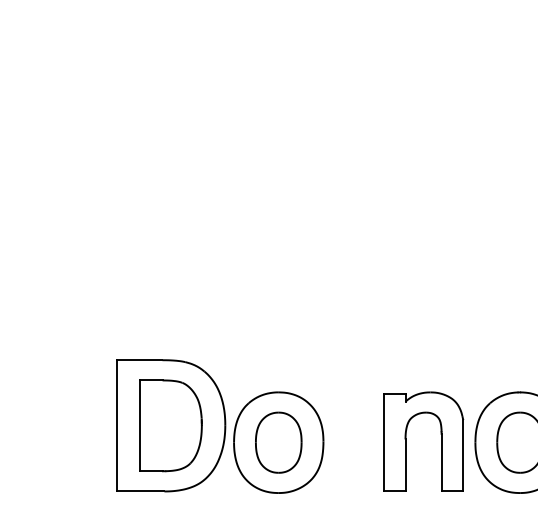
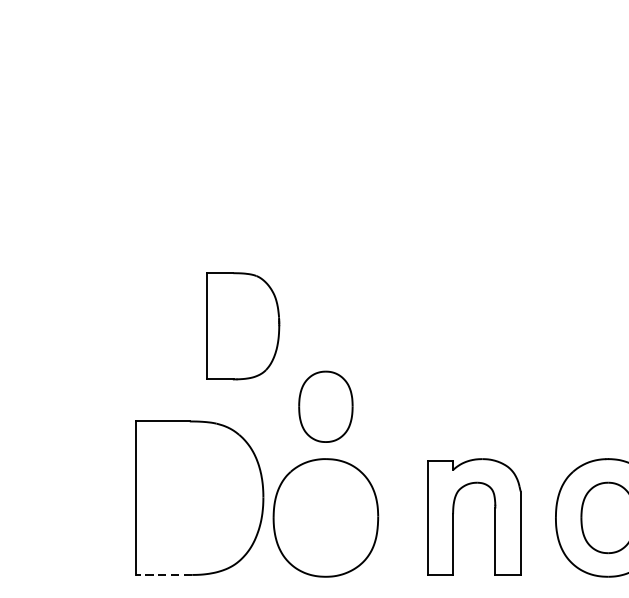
part: (170, 425) -> (242, 325), moved
part: (406, 441) -> (454, 516), moved
part: (278, 442) -> (325, 406), moved
line: (140, 491) -> (164, 575), solid -> dashed

